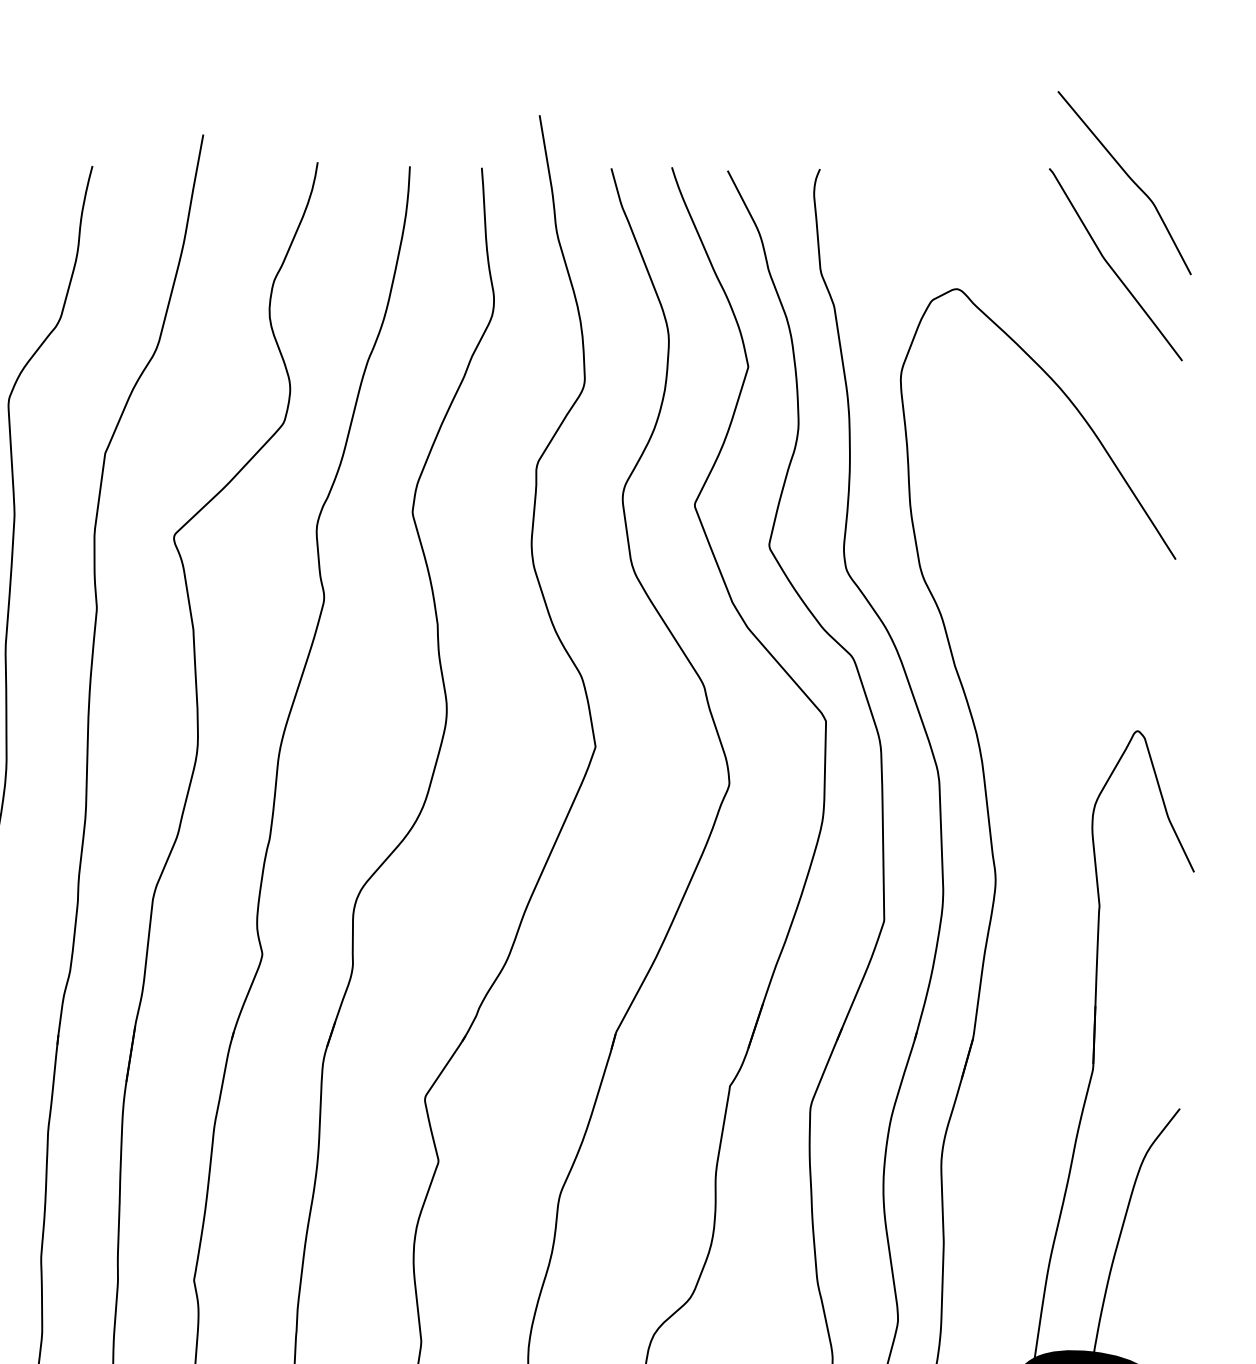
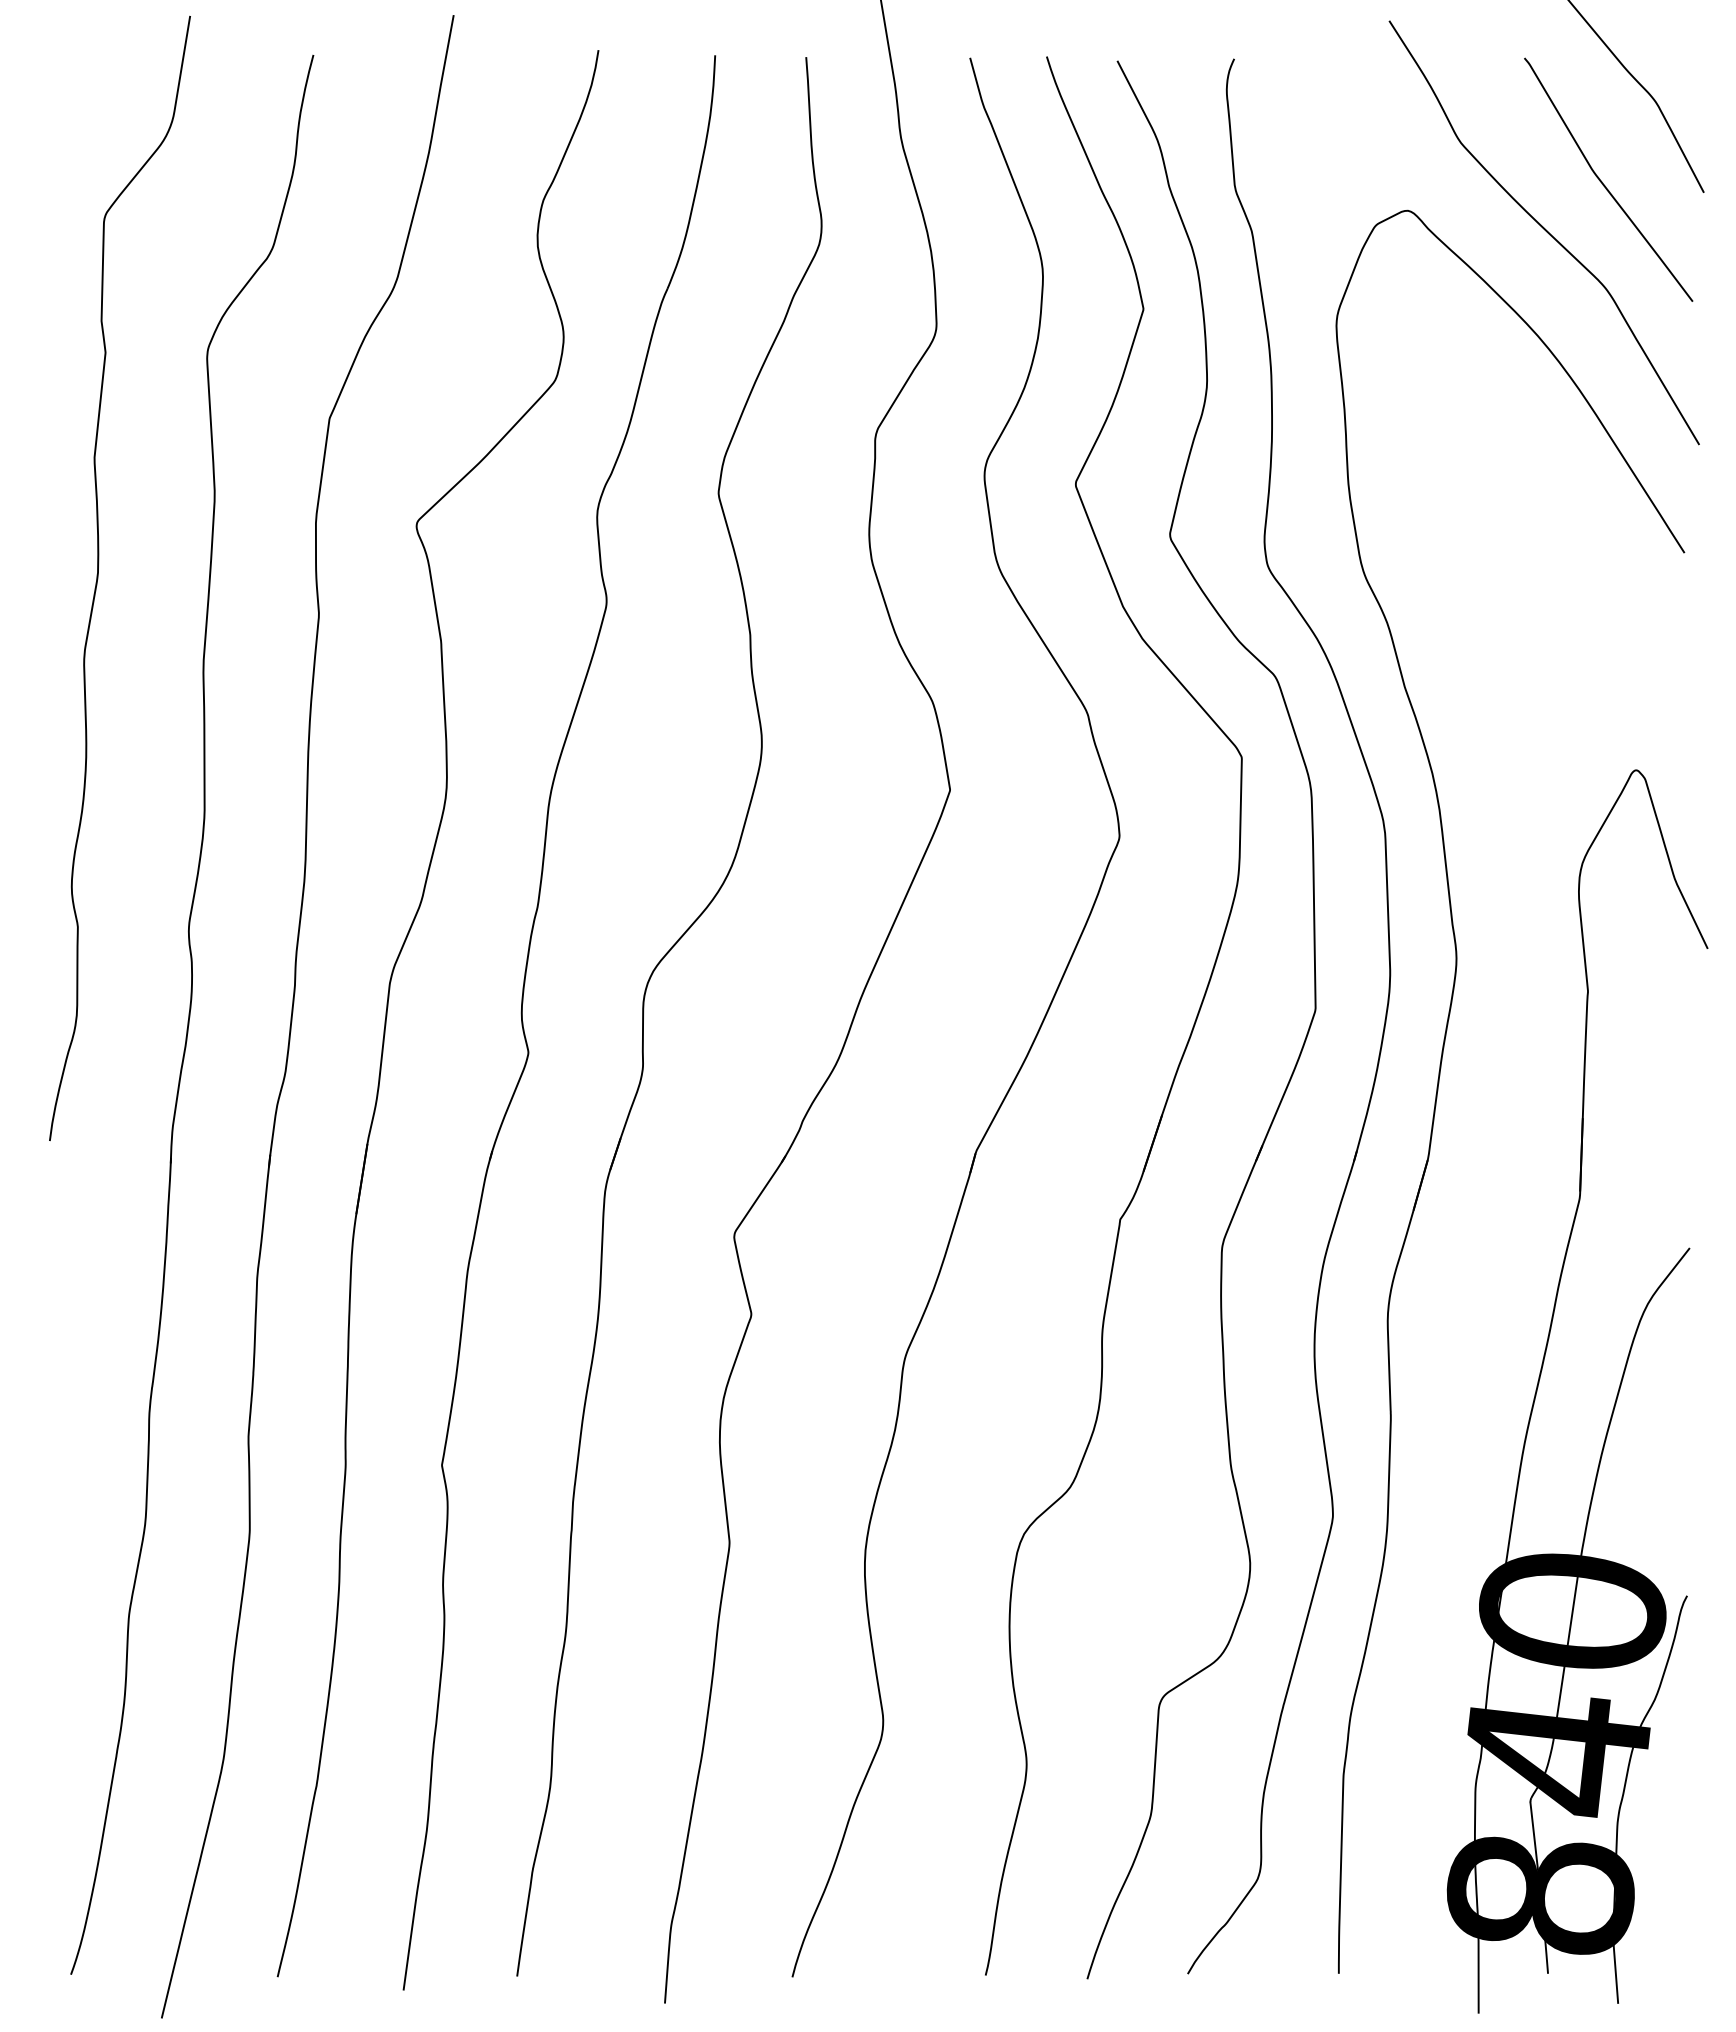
curve: (1065, 304) -> (1544, 230), added

